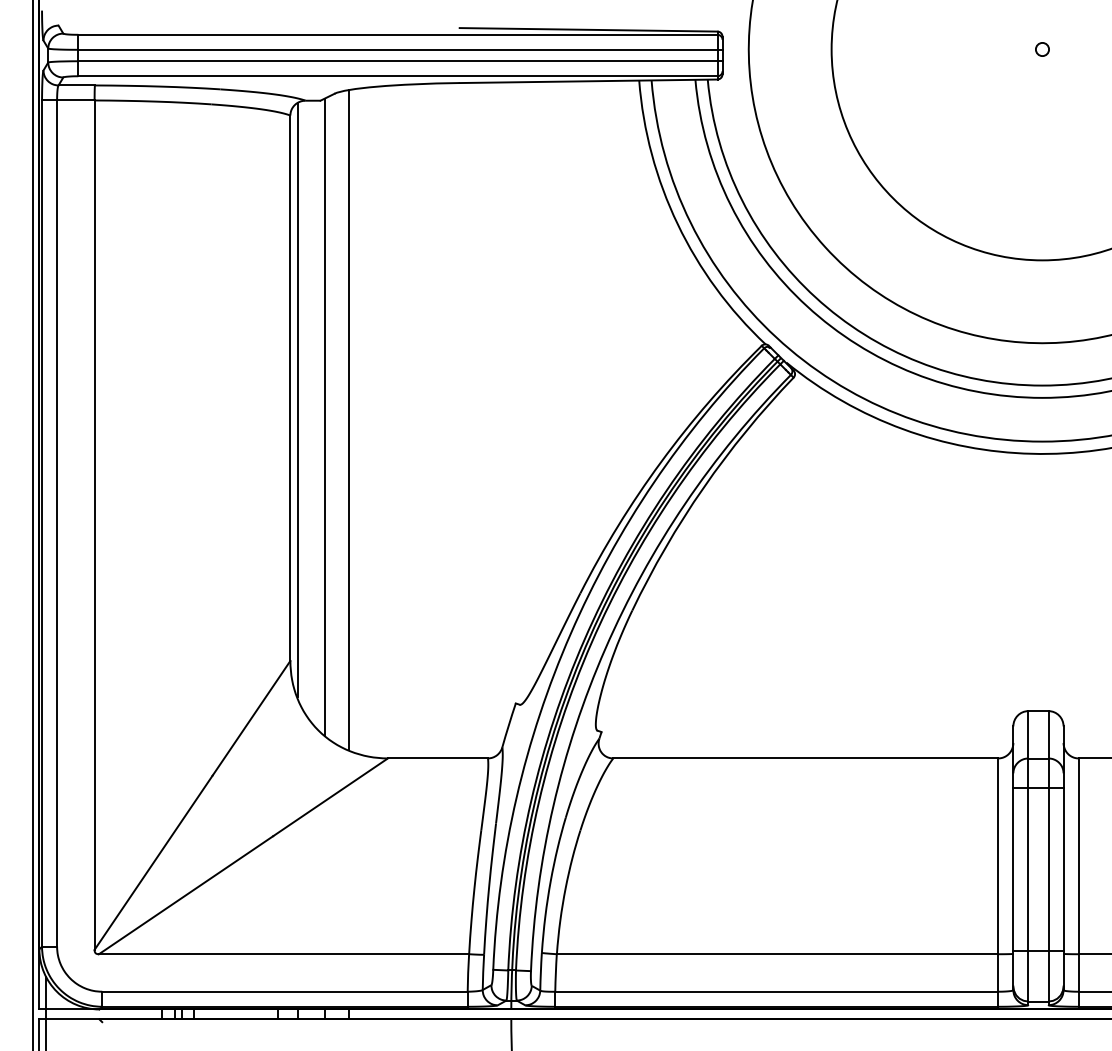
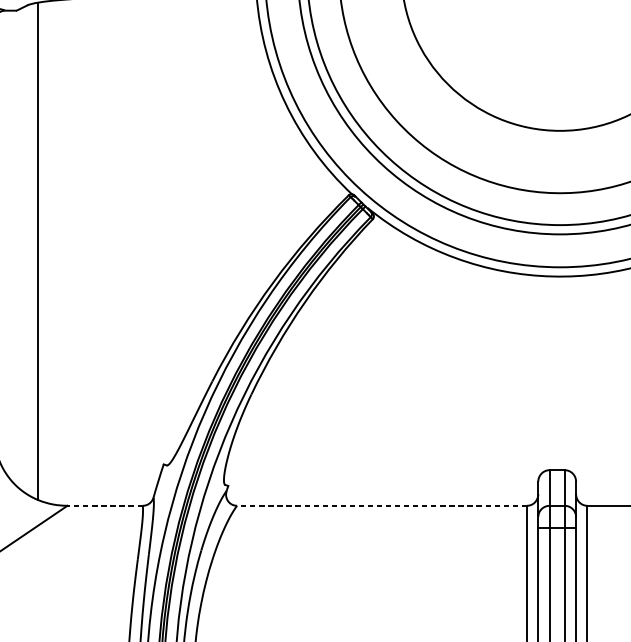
line: (324, 416) -> (19, 248), removed
line: (437, 758) -> (104, 505), solid -> dashed
line: (805, 758) -> (381, 505), solid -> dashed

